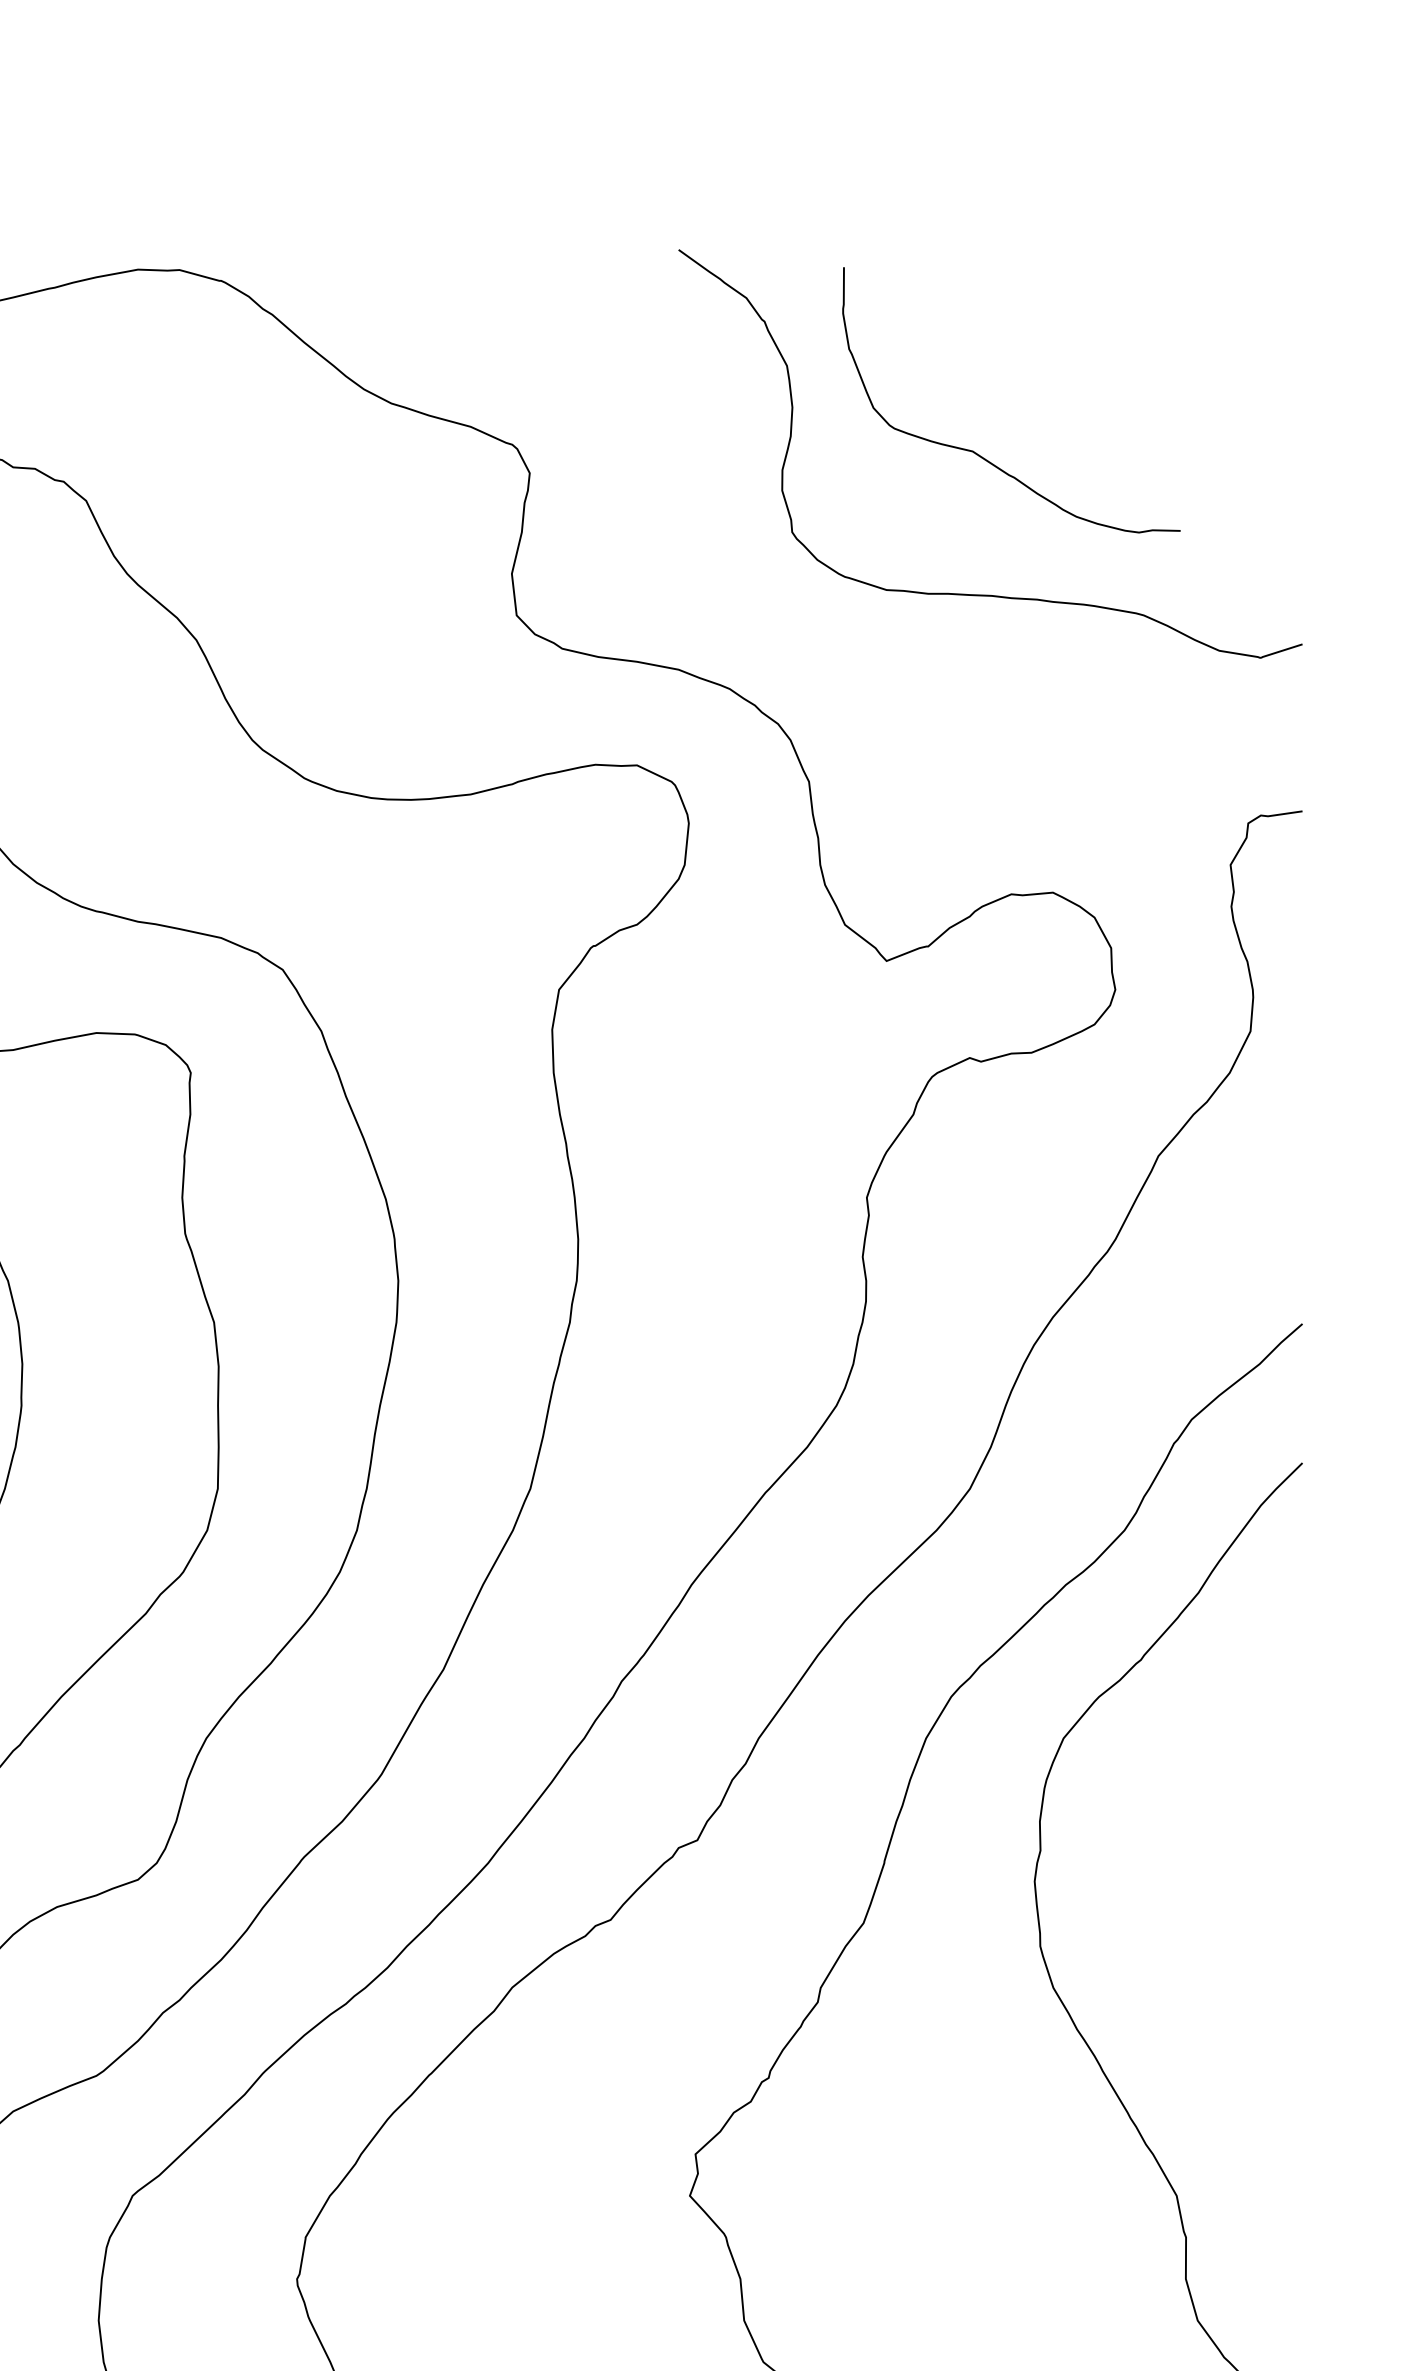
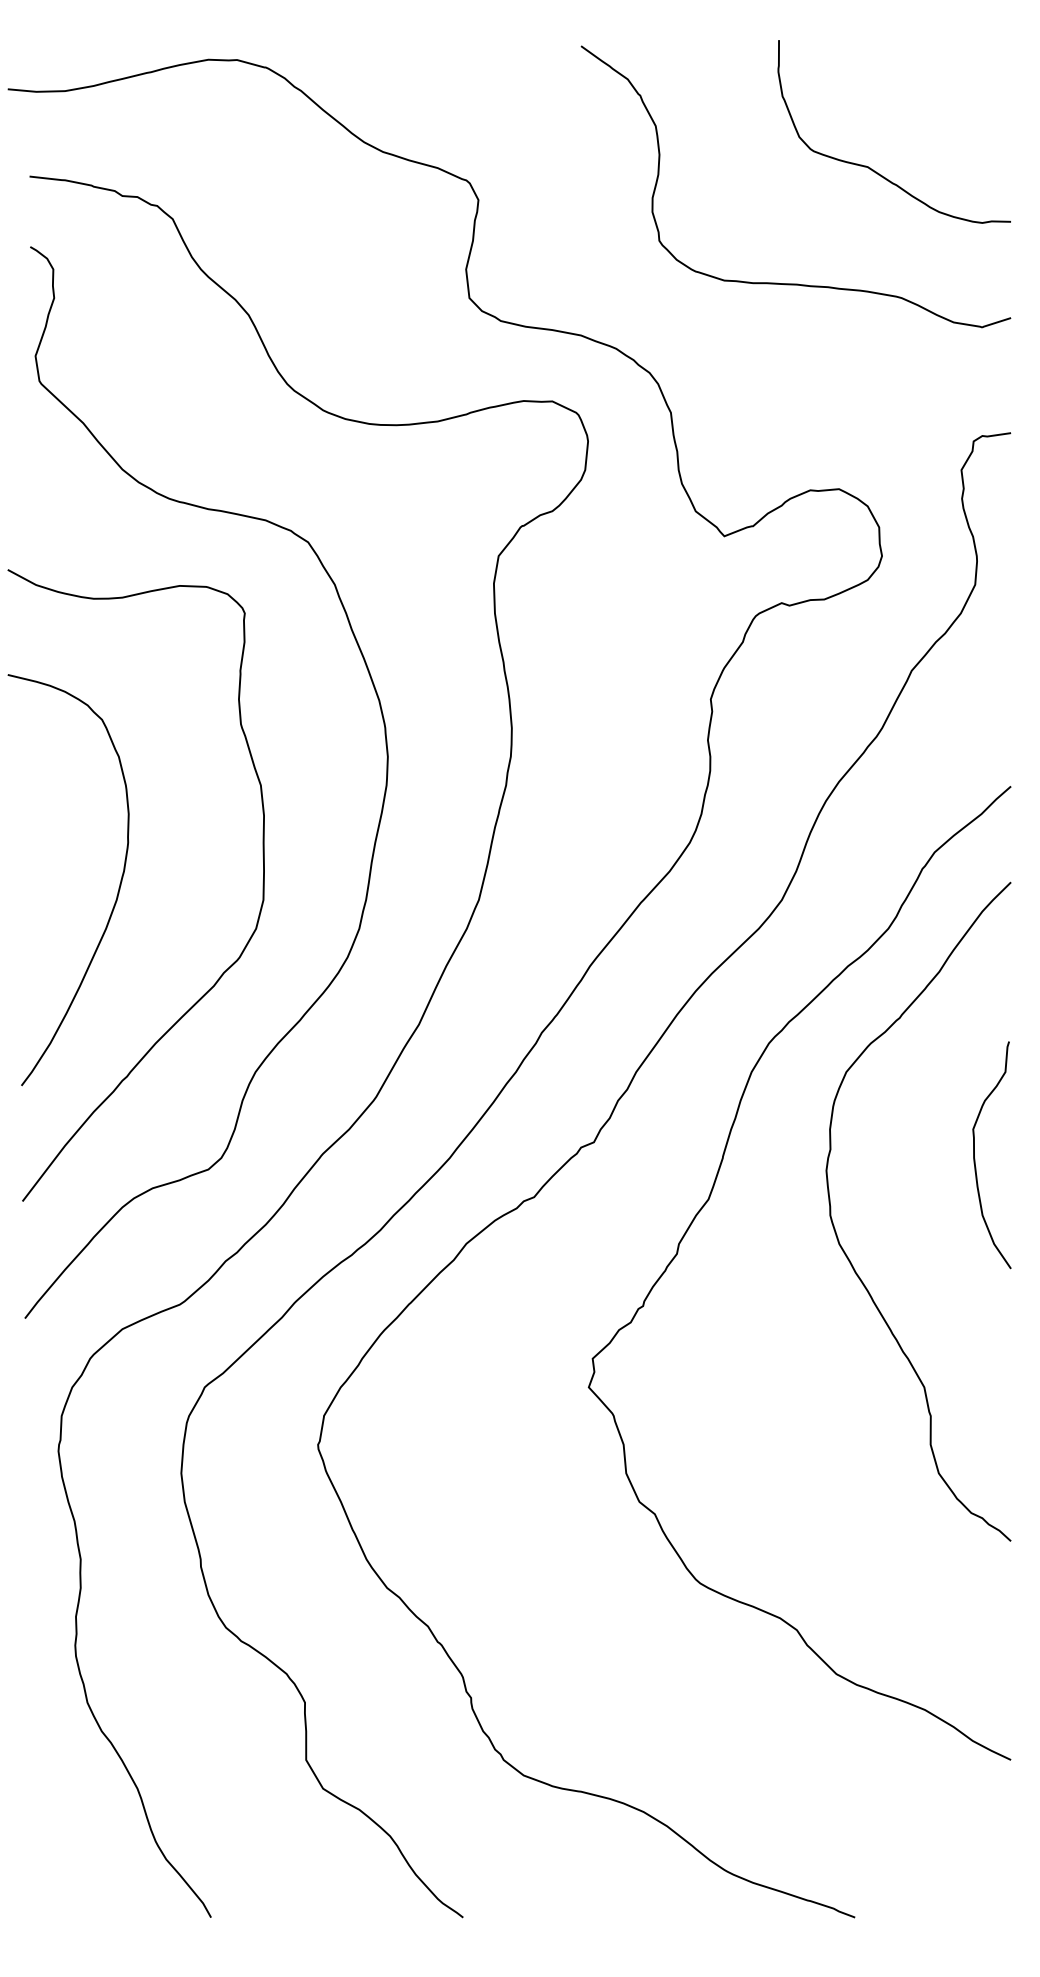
curve: (976, 452) -> (870, 167), moved
curve: (1250, 1863) -> (975, 1158), added

